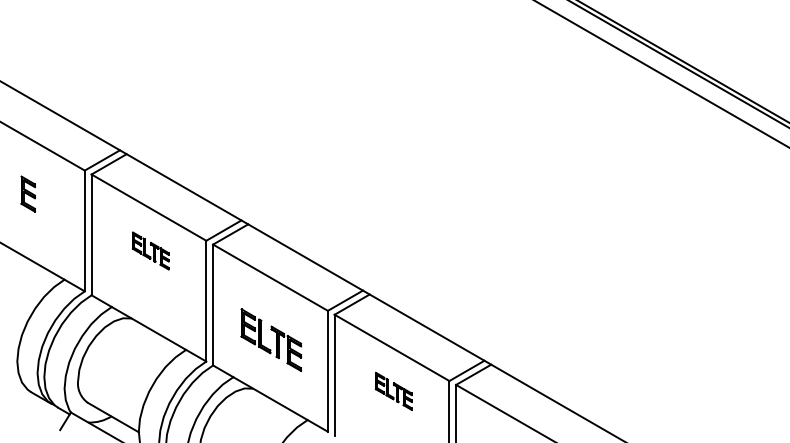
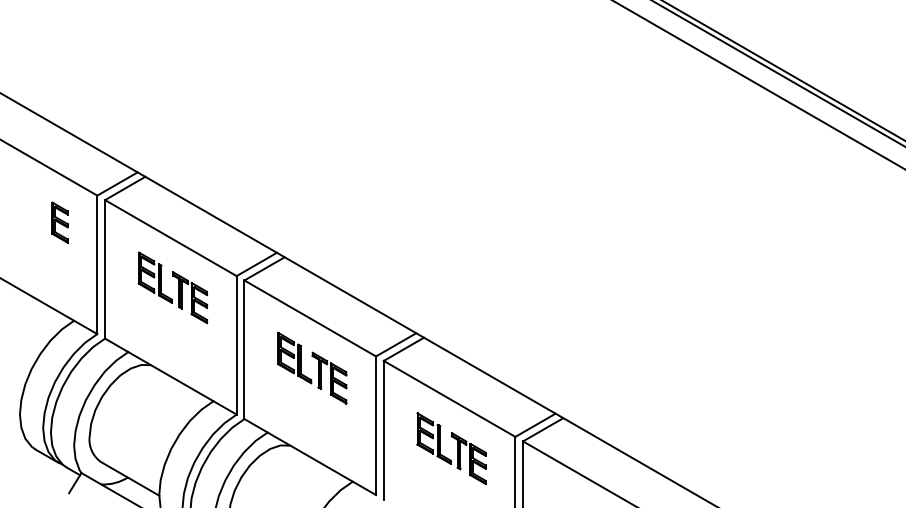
part: (28, 193) -> (60, 221), moved
part: (150, 250) -> (172, 287), size x1.67
part: (271, 339) -> (312, 367), moved
part: (393, 391) -> (451, 448), size x1.67

